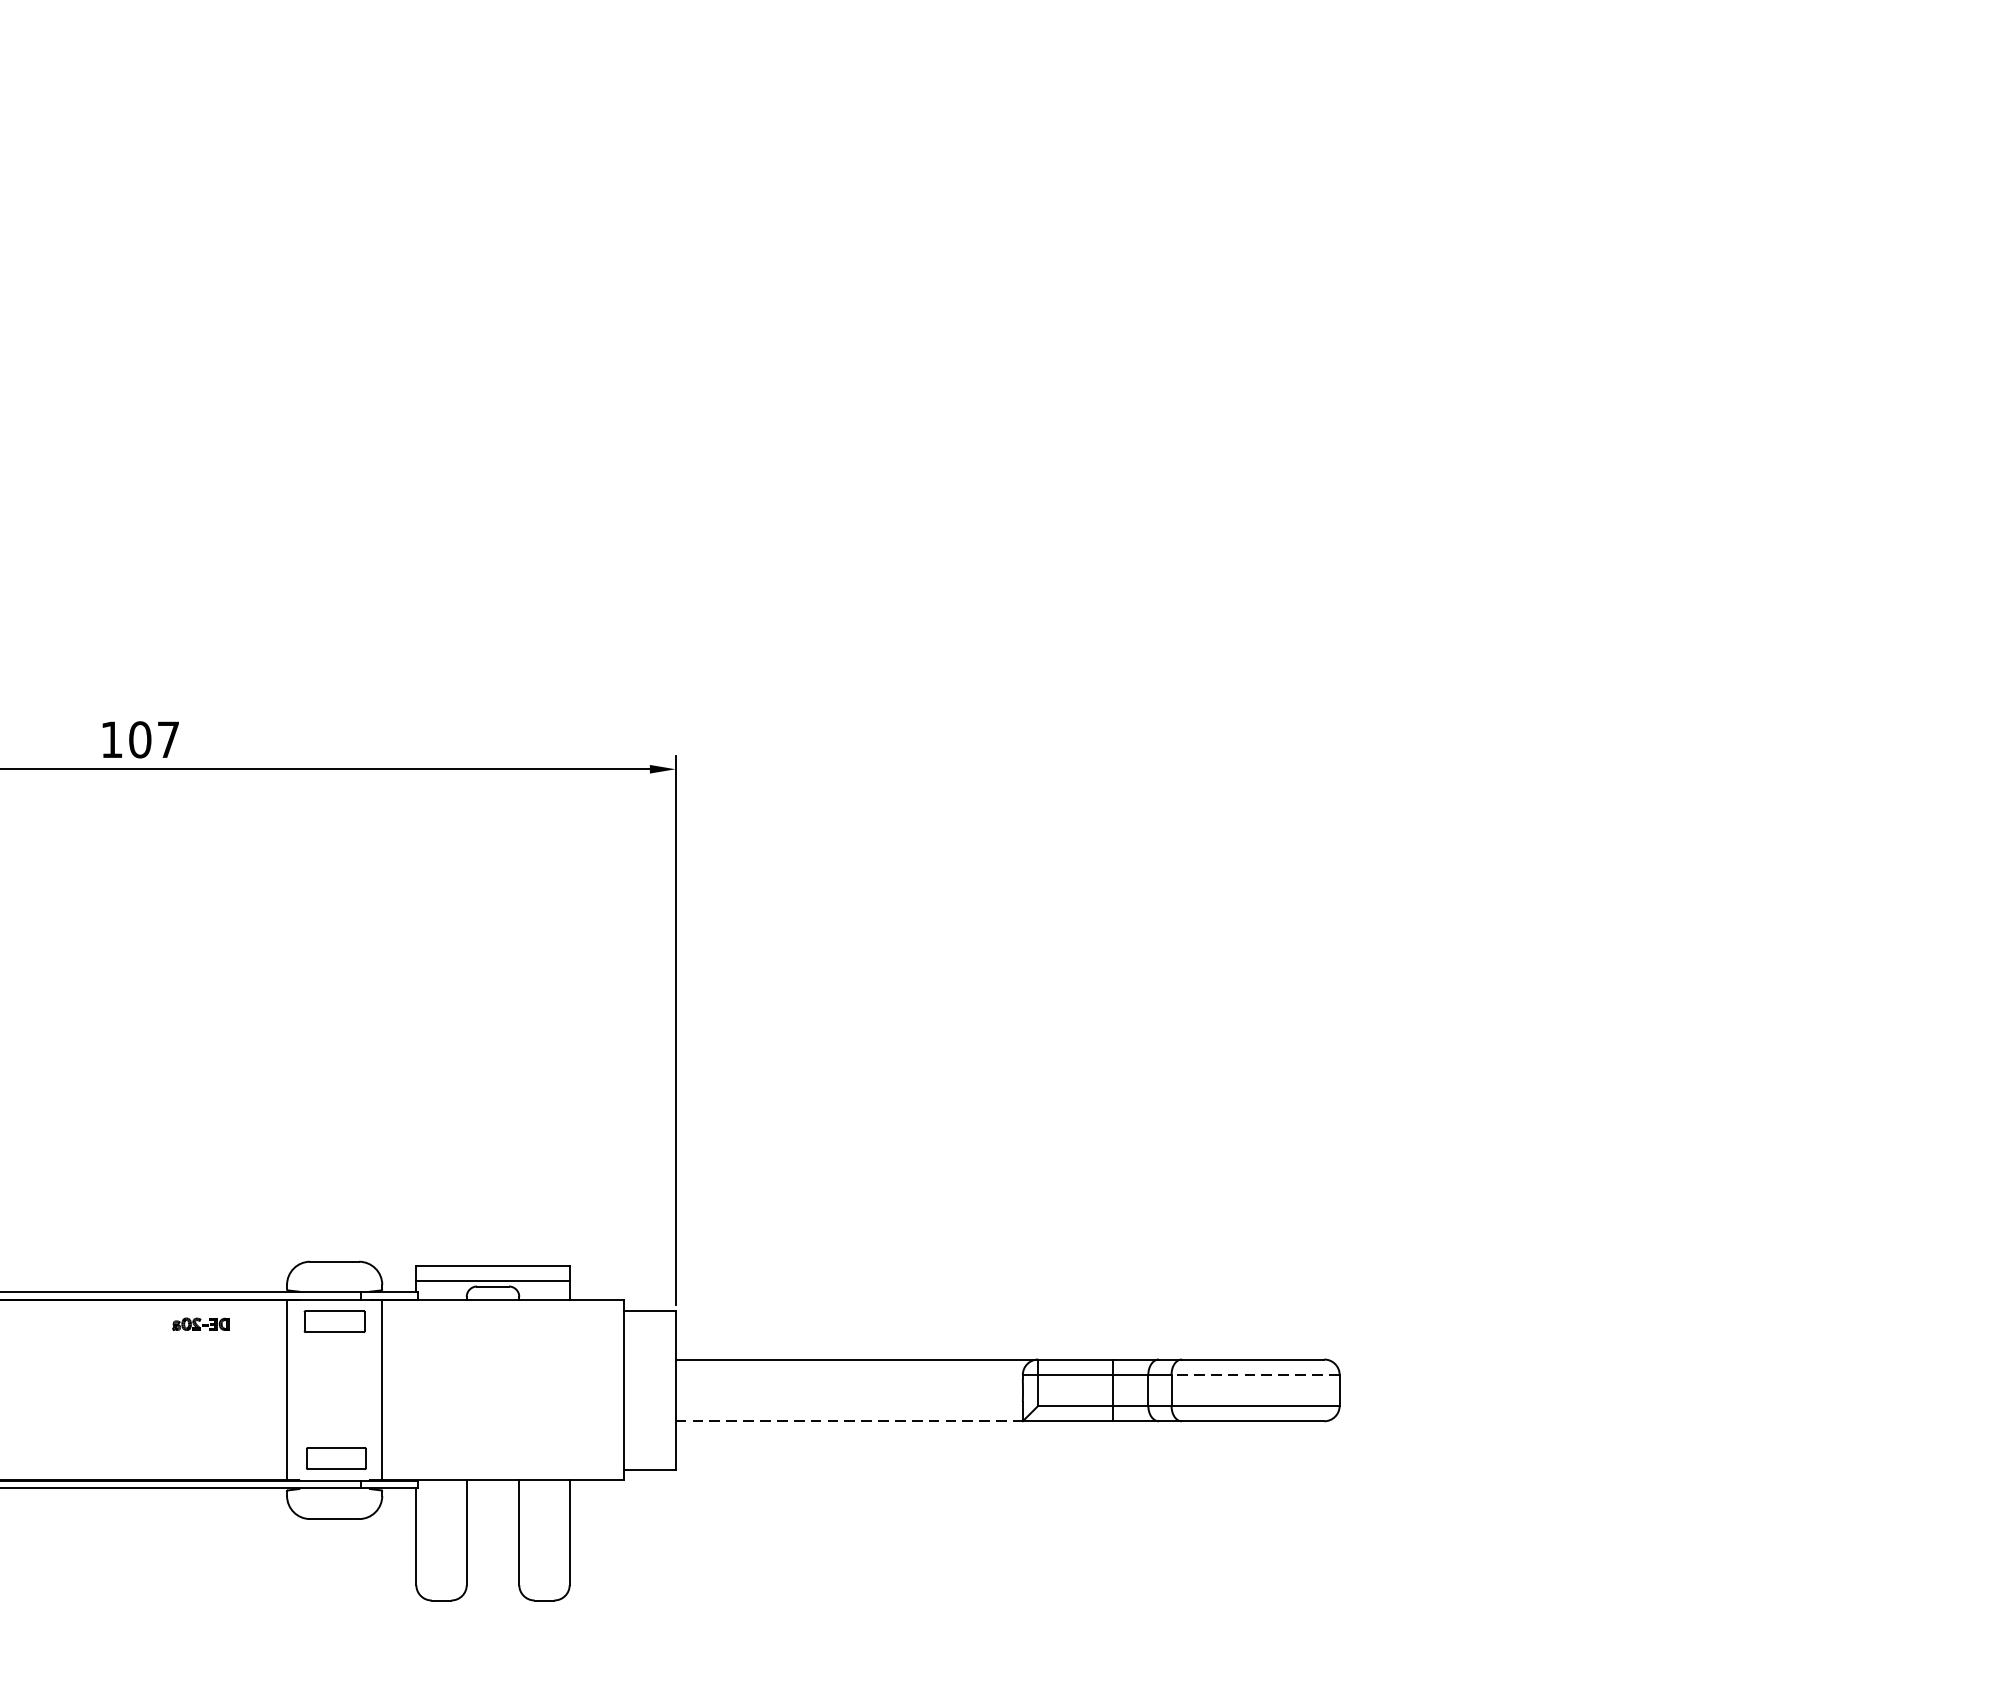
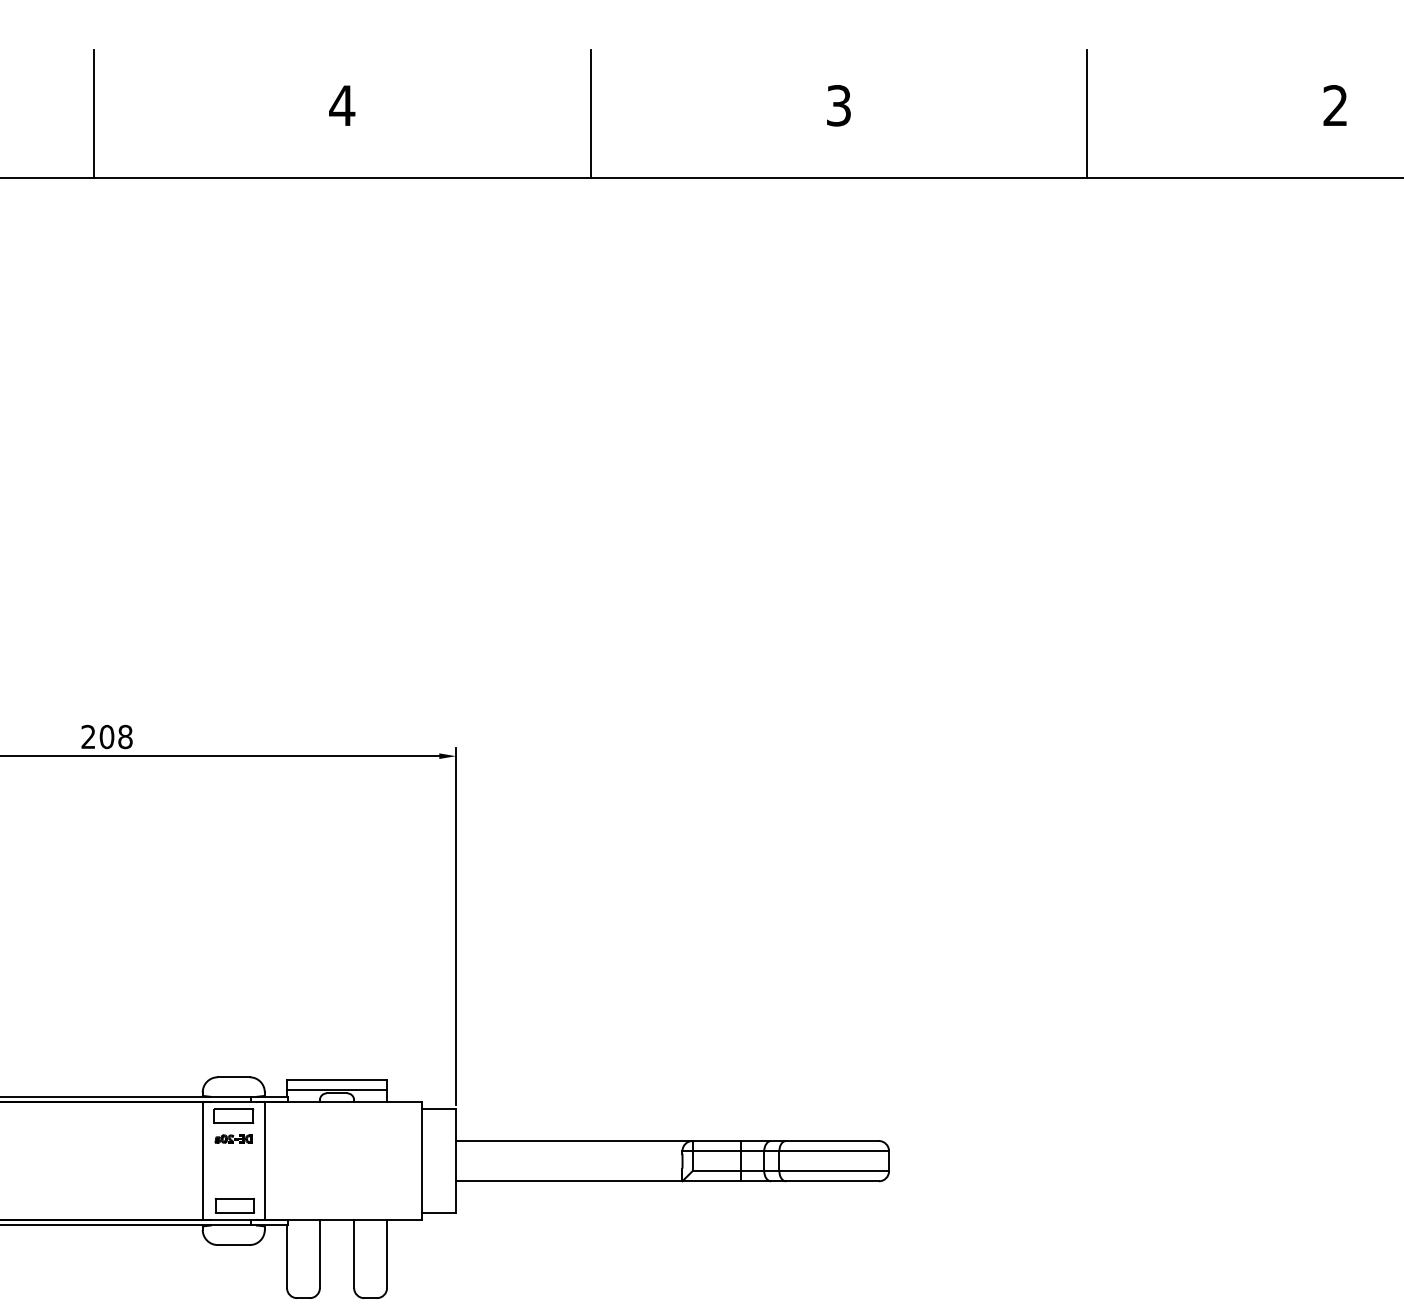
text: (139, 739) -> (106, 736), 107 -> 208
part: (200, 1323) -> (233, 1138), moved
line: (1256, 1375) -> (834, 1151), dashed -> solid
line: (849, 1421) -> (569, 1181), dashed -> solid

